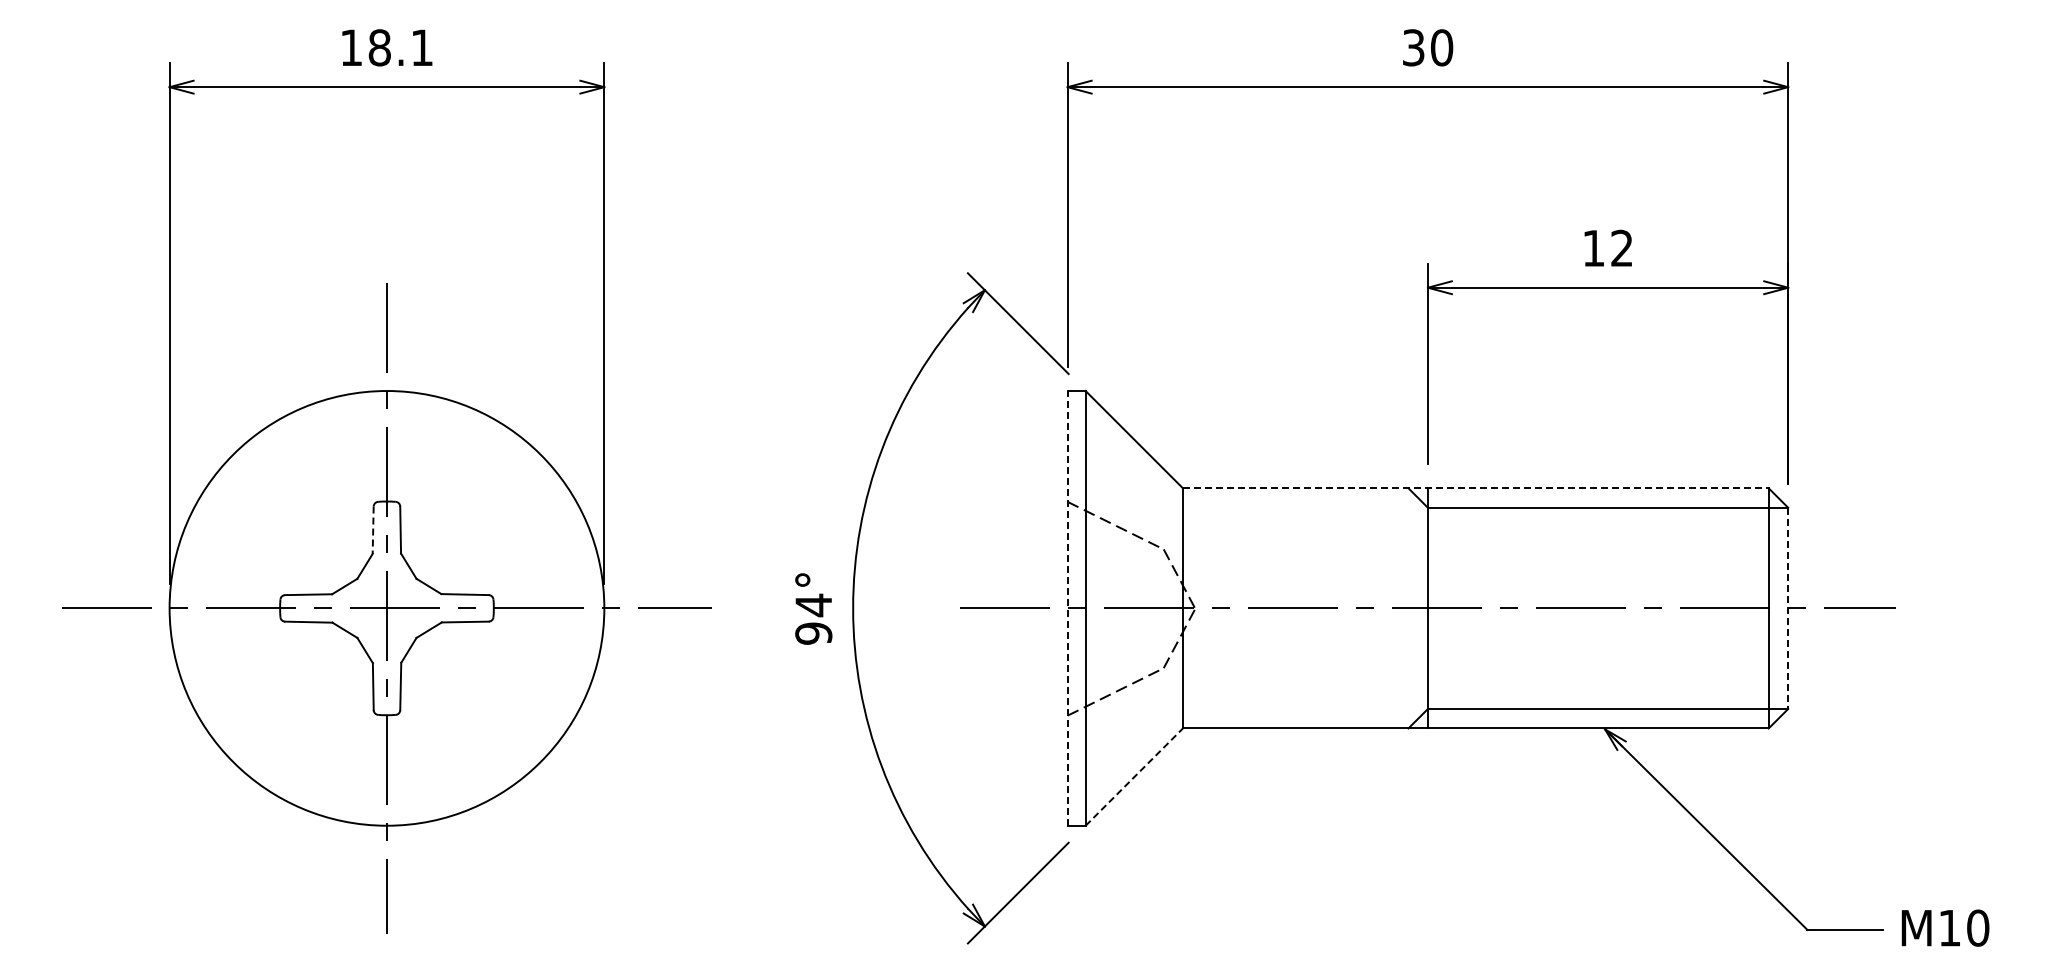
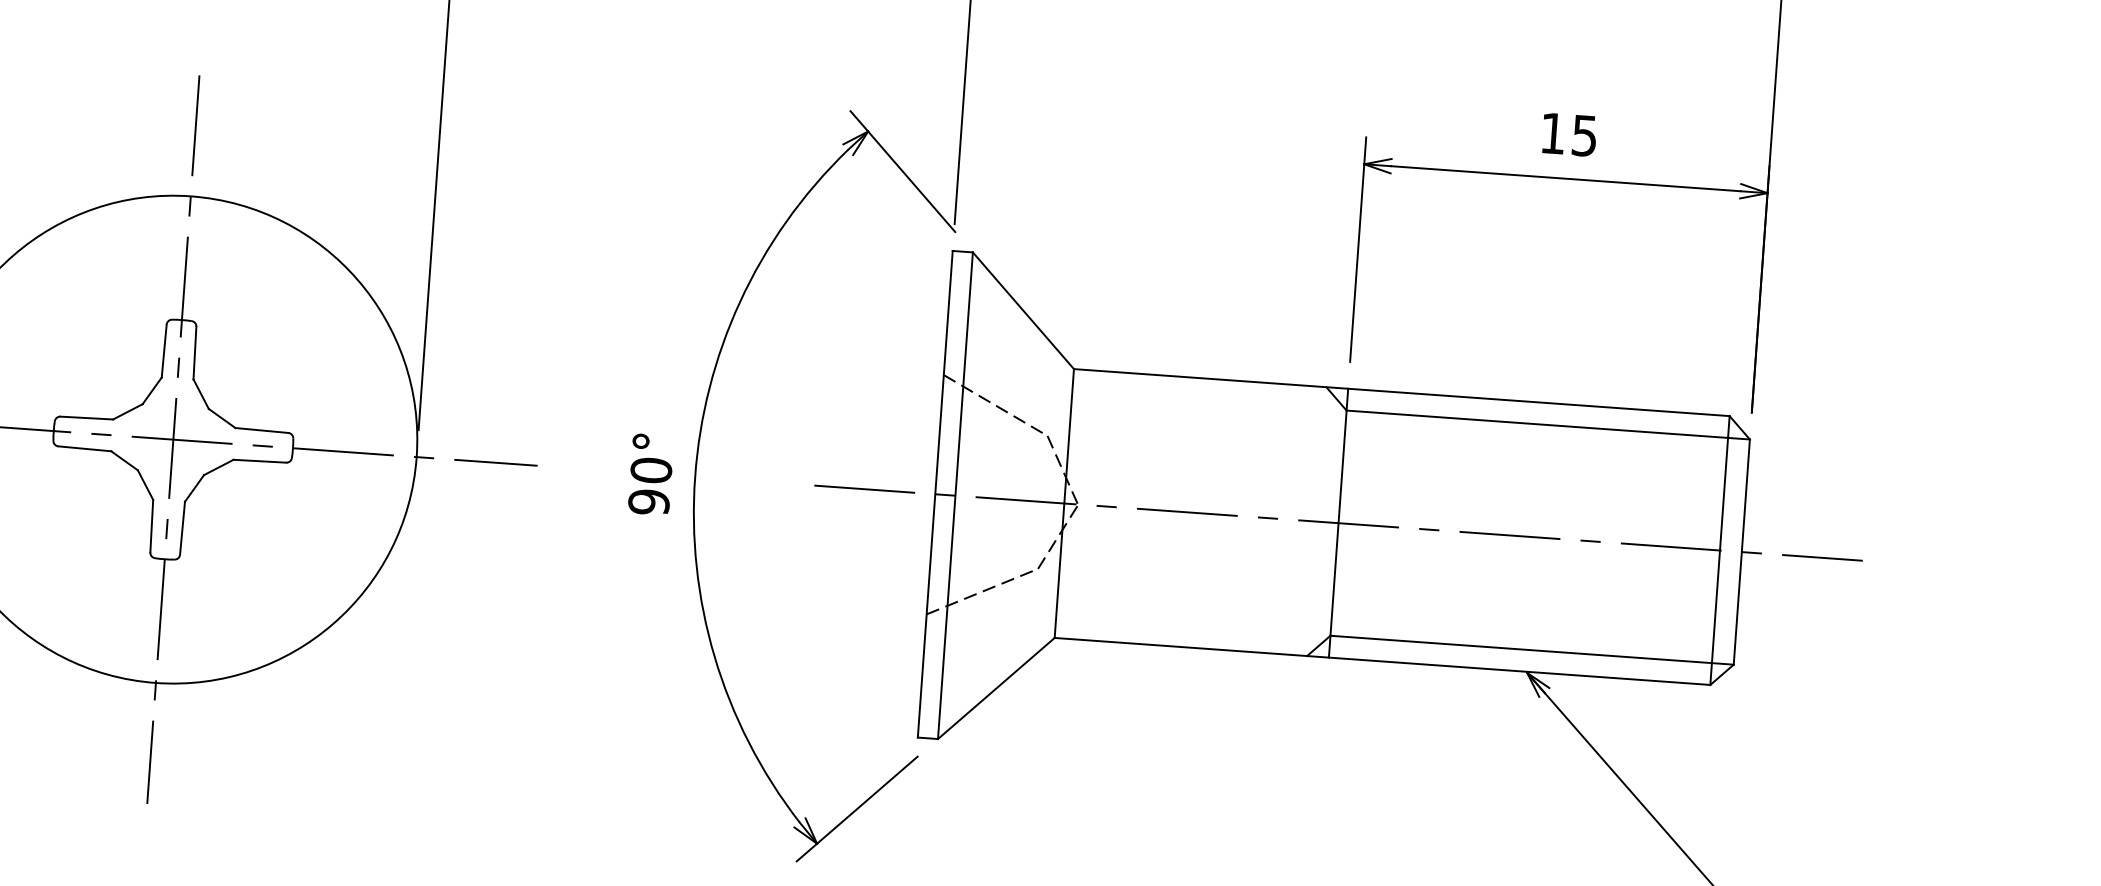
text: (1621, 247) -> (1584, 134), 12 -> 15
line: (1475, 488) -> (1401, 392), dashed -> solid
line: (373, 530) -> (164, 351), dashed -> solid
text: (813, 605) -> (651, 470), 94° -> 90°
line: (1067, 607) -> (935, 493), dashed -> solid
line: (1788, 608) -> (1742, 552), dashed -> solid
line: (1134, 777) -> (996, 688), dashed -> solid

